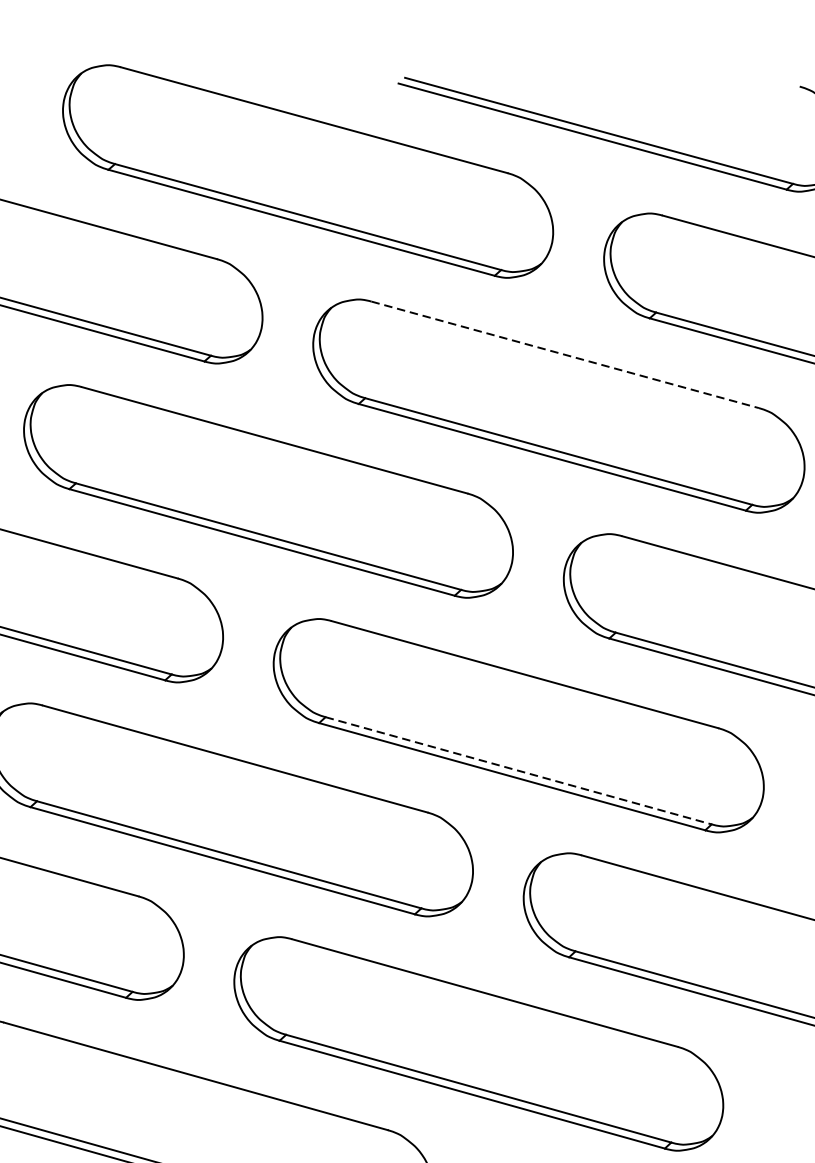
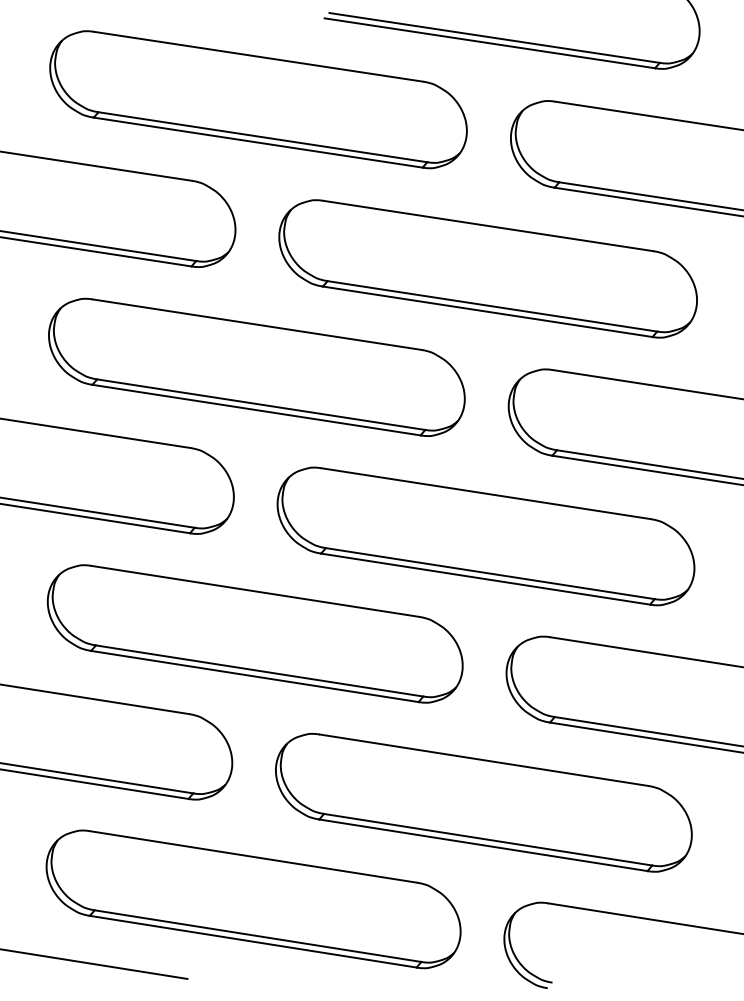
line: (565, 355) -> (488, 226), dashed -> solid
line: (518, 770) -> (490, 573), dashed -> solid

